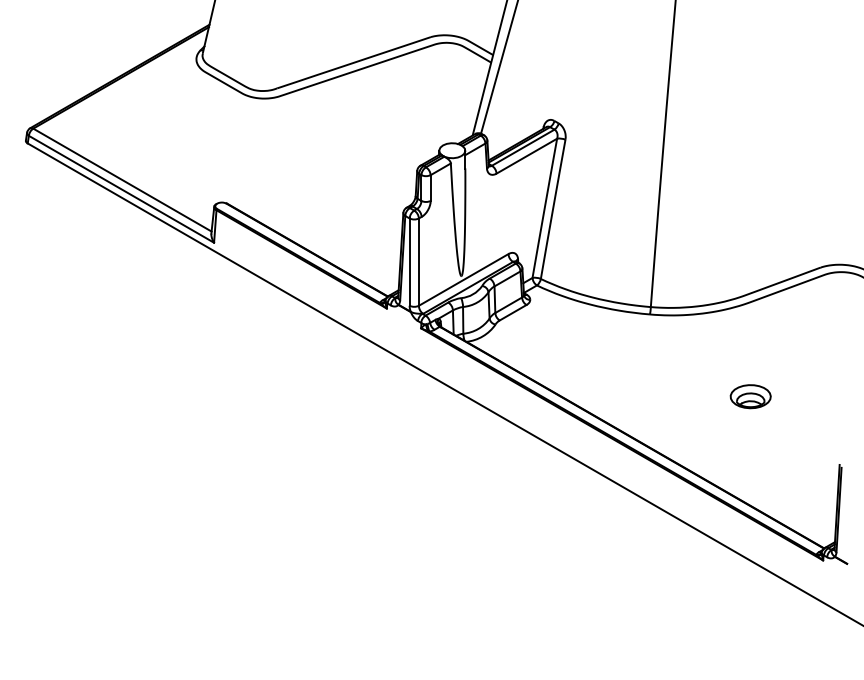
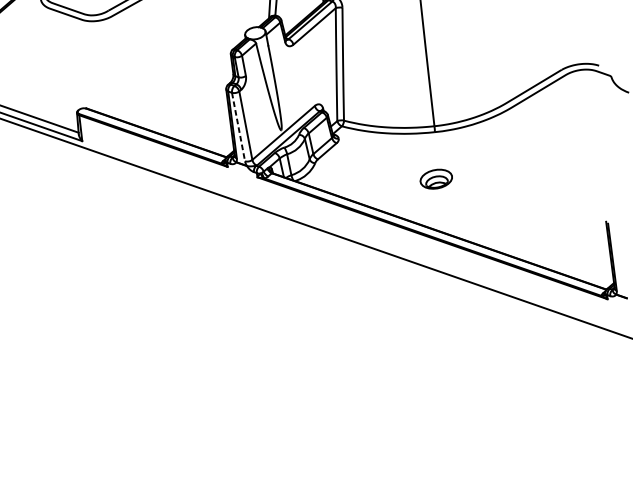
line: (409, 262) -> (238, 127), solid -> dashed
part: (750, 396) -> (436, 179), moved

